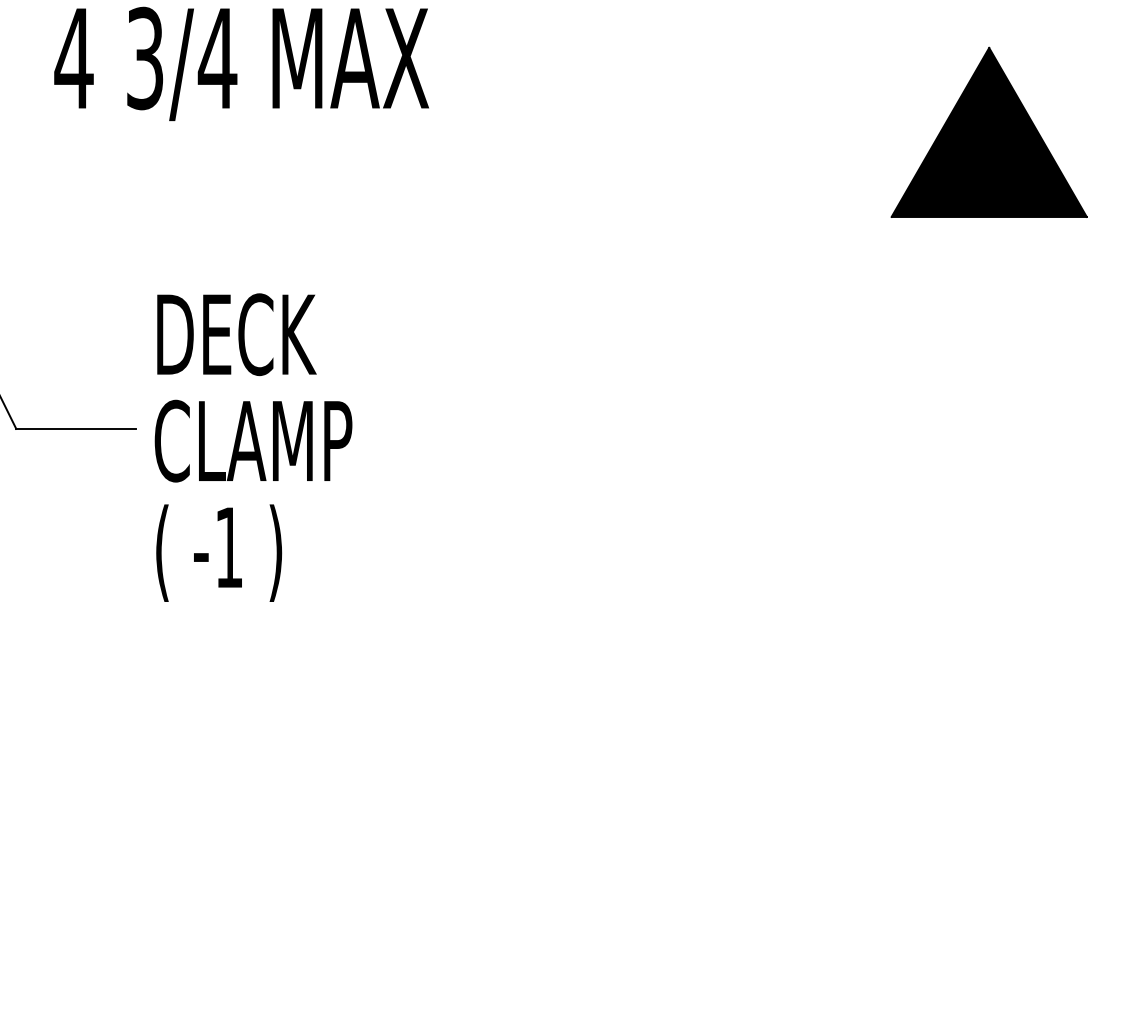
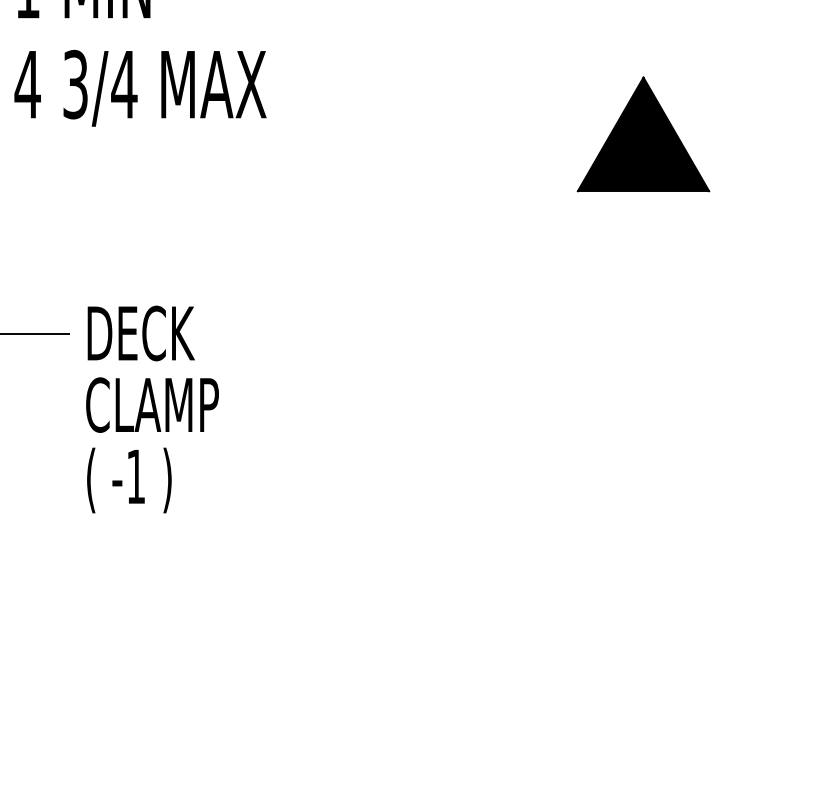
text: (253, 447) -> (152, 409), moved

